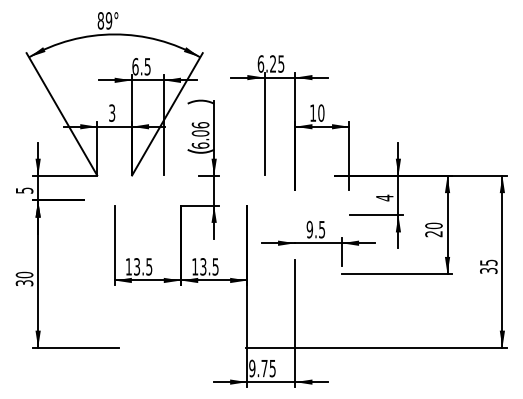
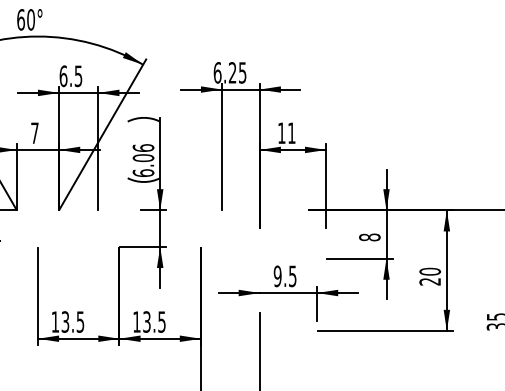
text: (104, 20) -> (25, 19), 89° -> 60°
text: (112, 112) -> (35, 132), 3 -> 7
text: (321, 112) -> (292, 132), 10 -> 11
text: (384, 197) -> (369, 236), 4 -> 8

